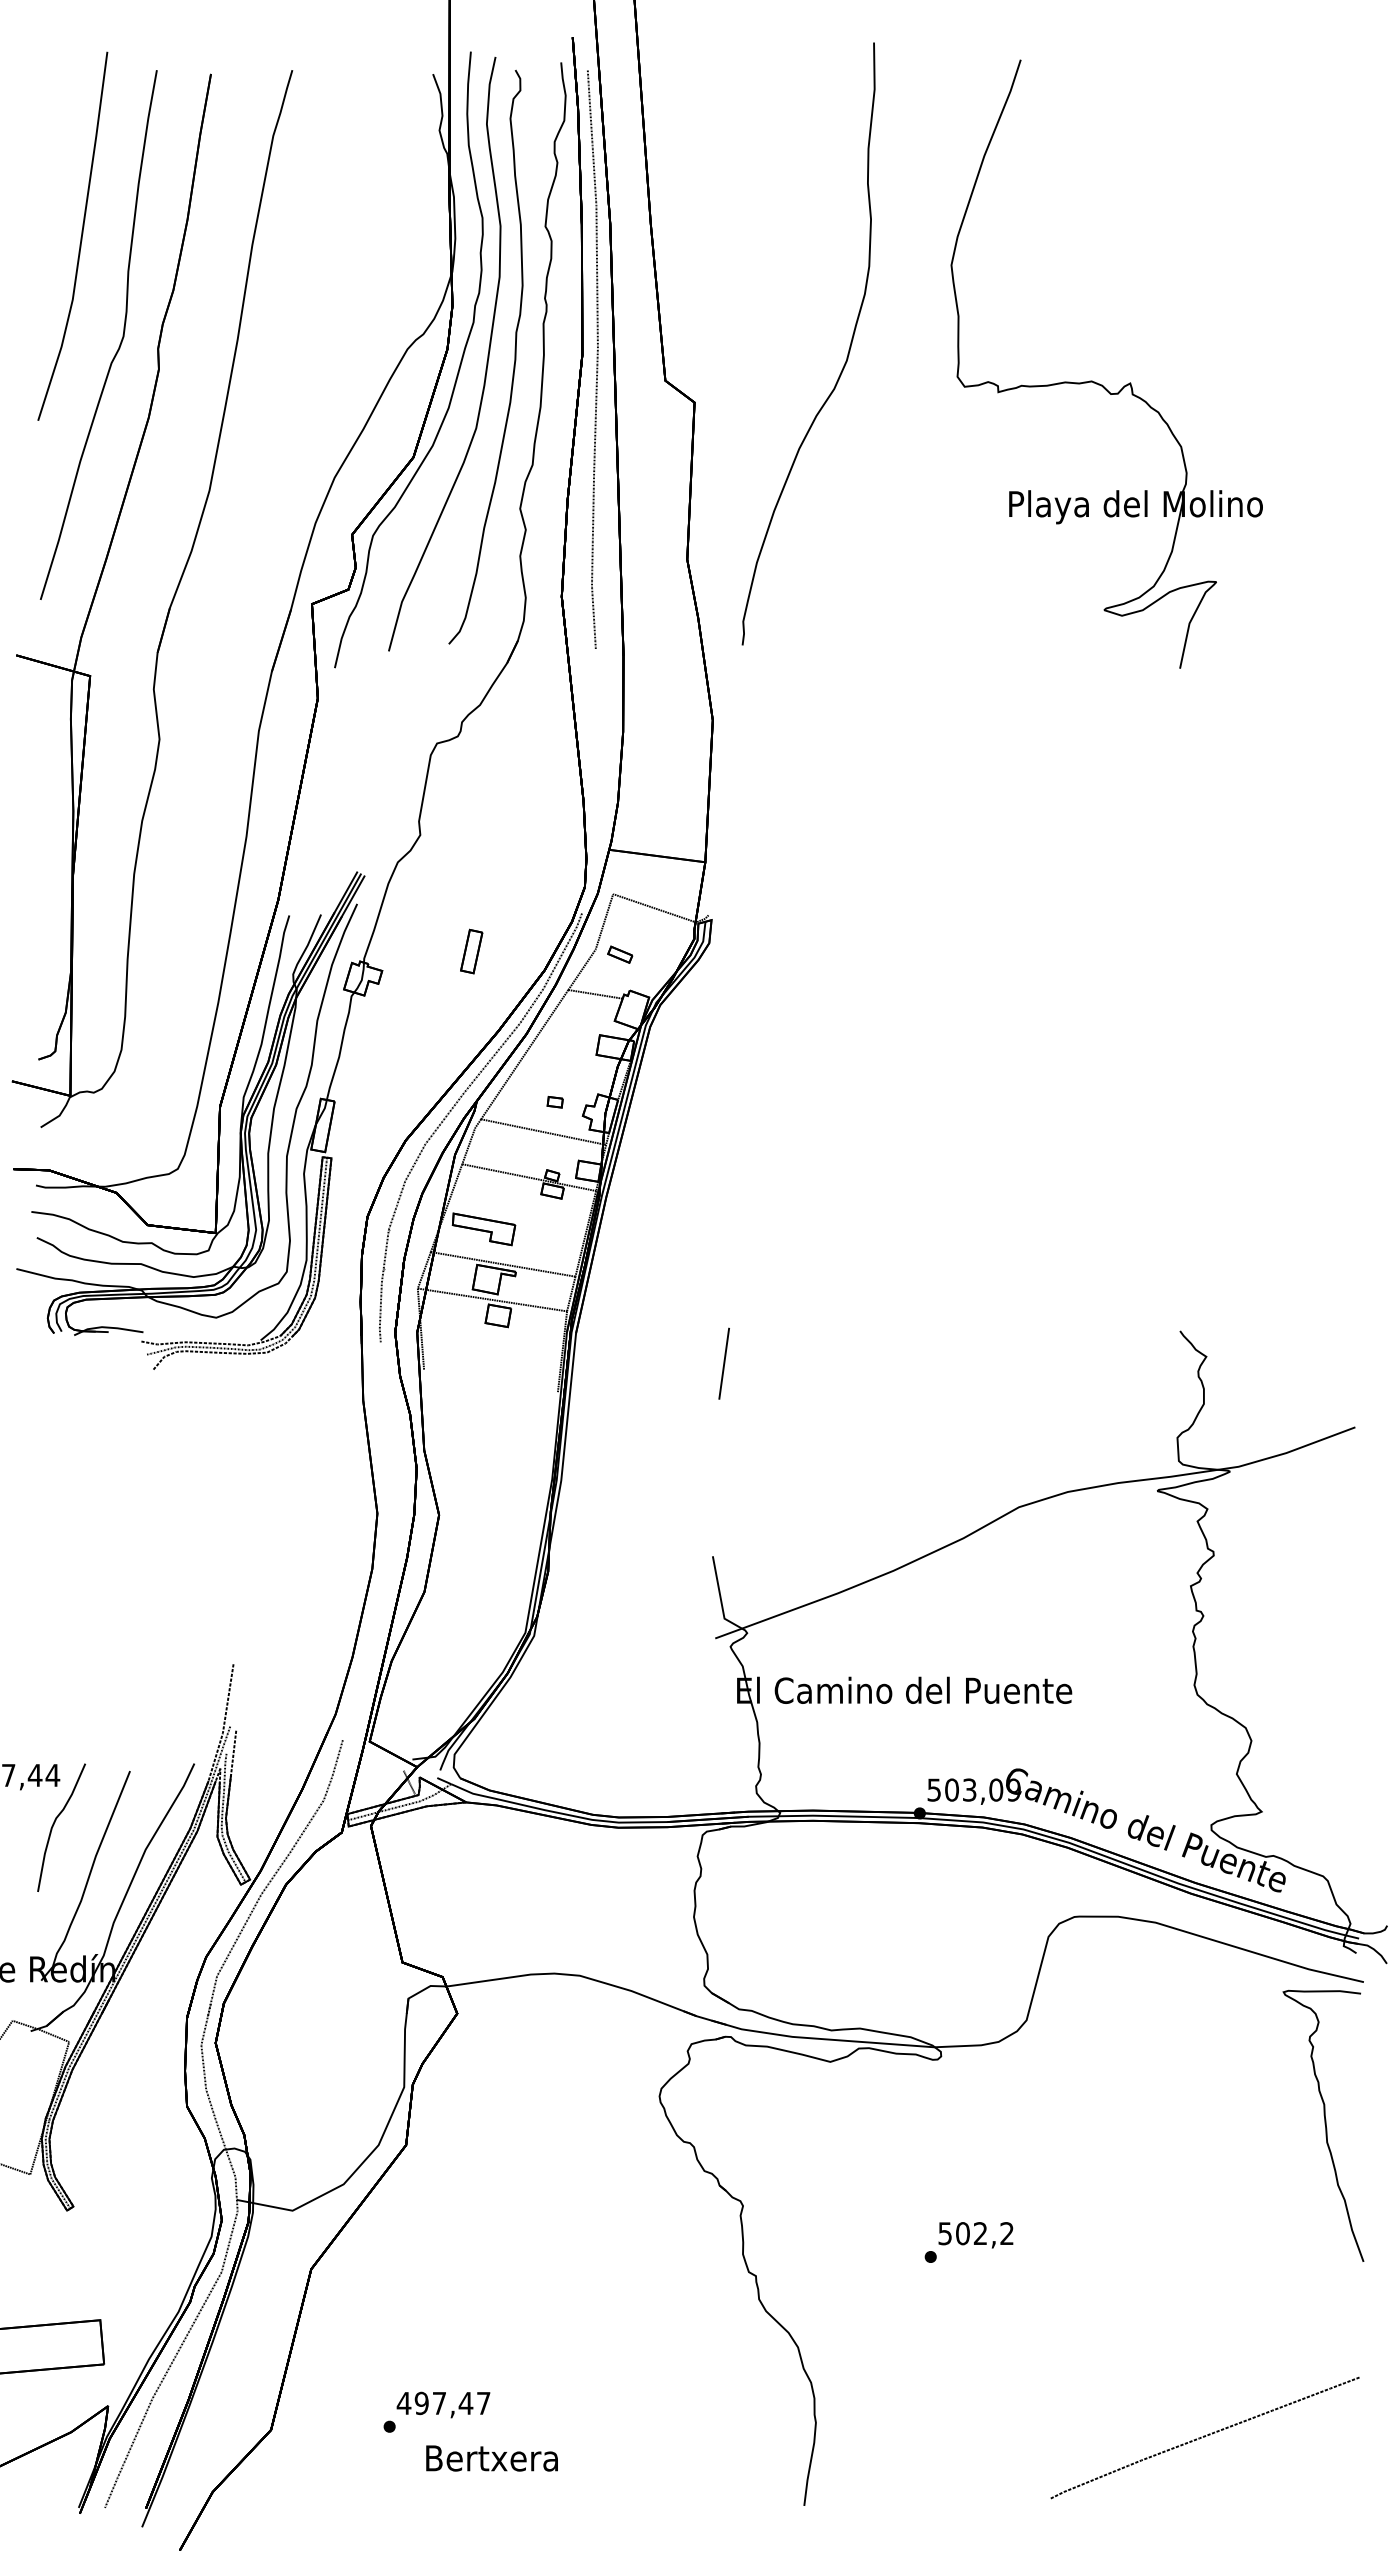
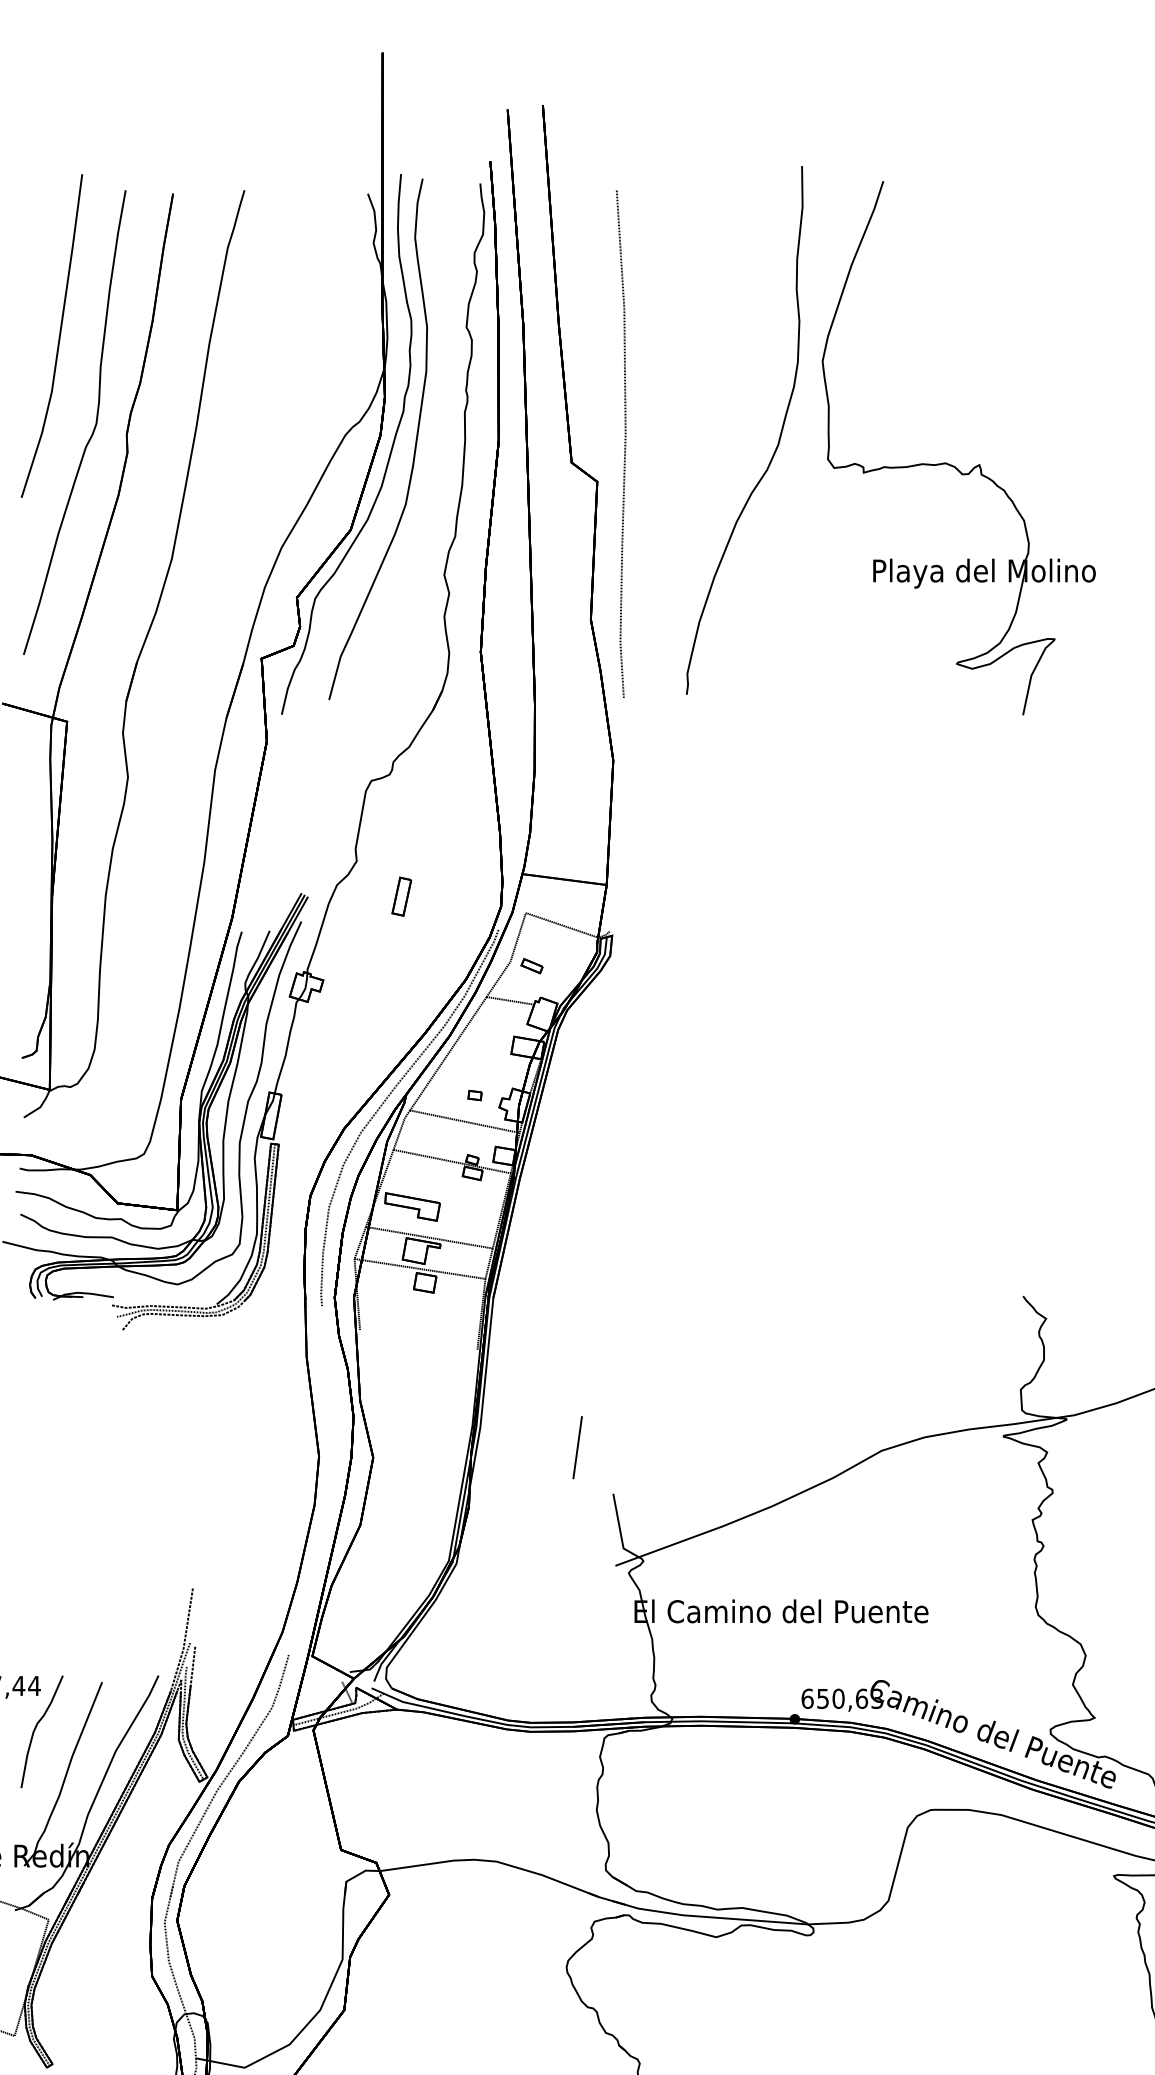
curve: (847, 353) -> (778, 438), moved
part: (514, 356) -> (439, 441), removed
curve: (596, 359) -> (624, 444), moved
part: (471, 951) -> (401, 896), moved
line: (723, 1363) -> (577, 1447), moved
text: (973, 1789) -> (841, 1698), 503,09 -> 650,63

